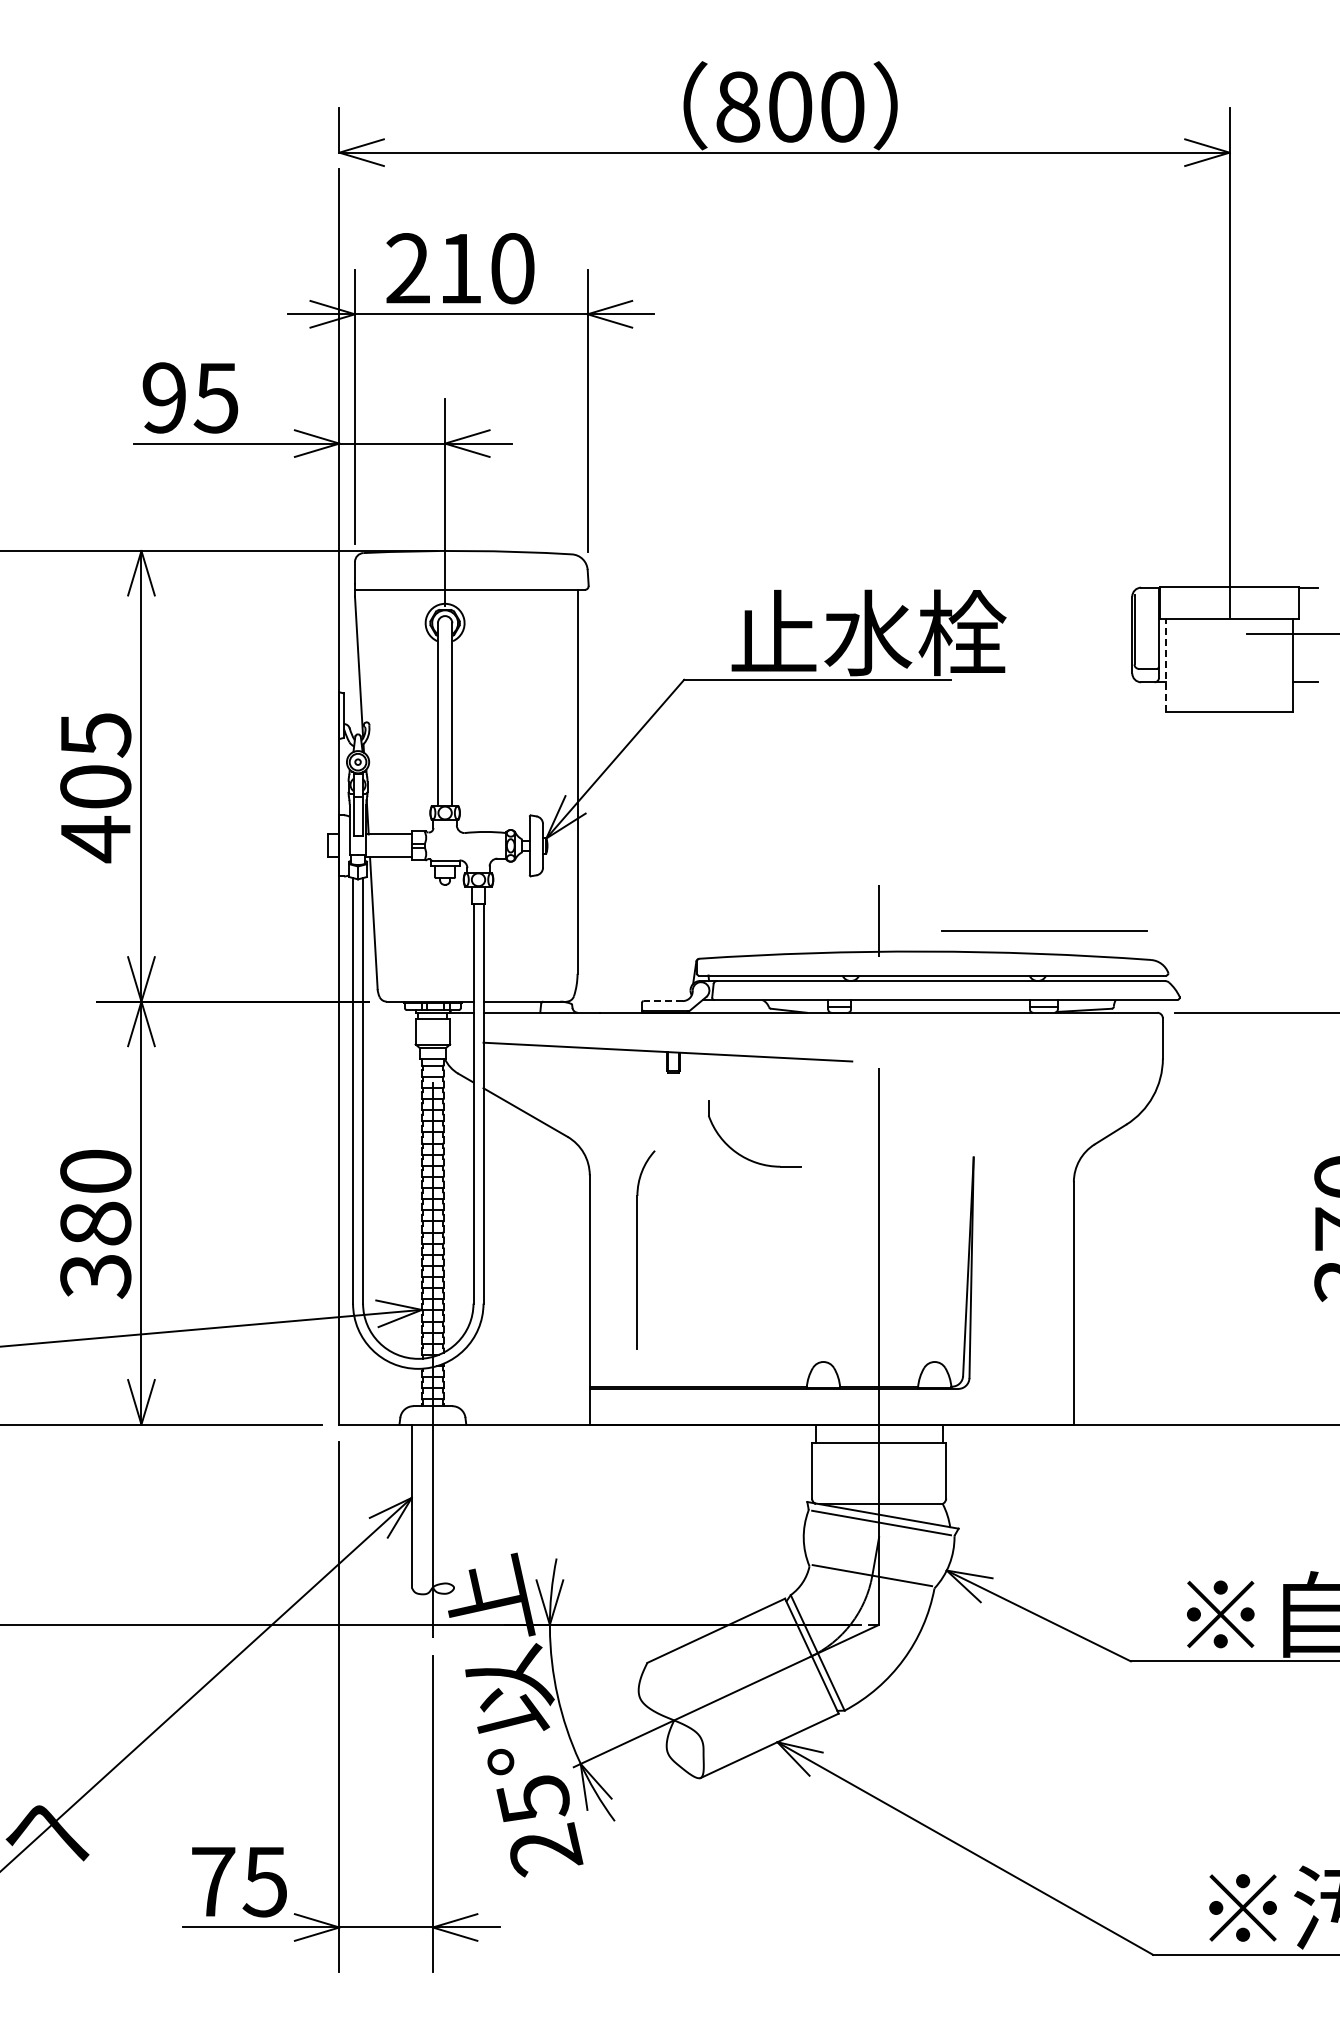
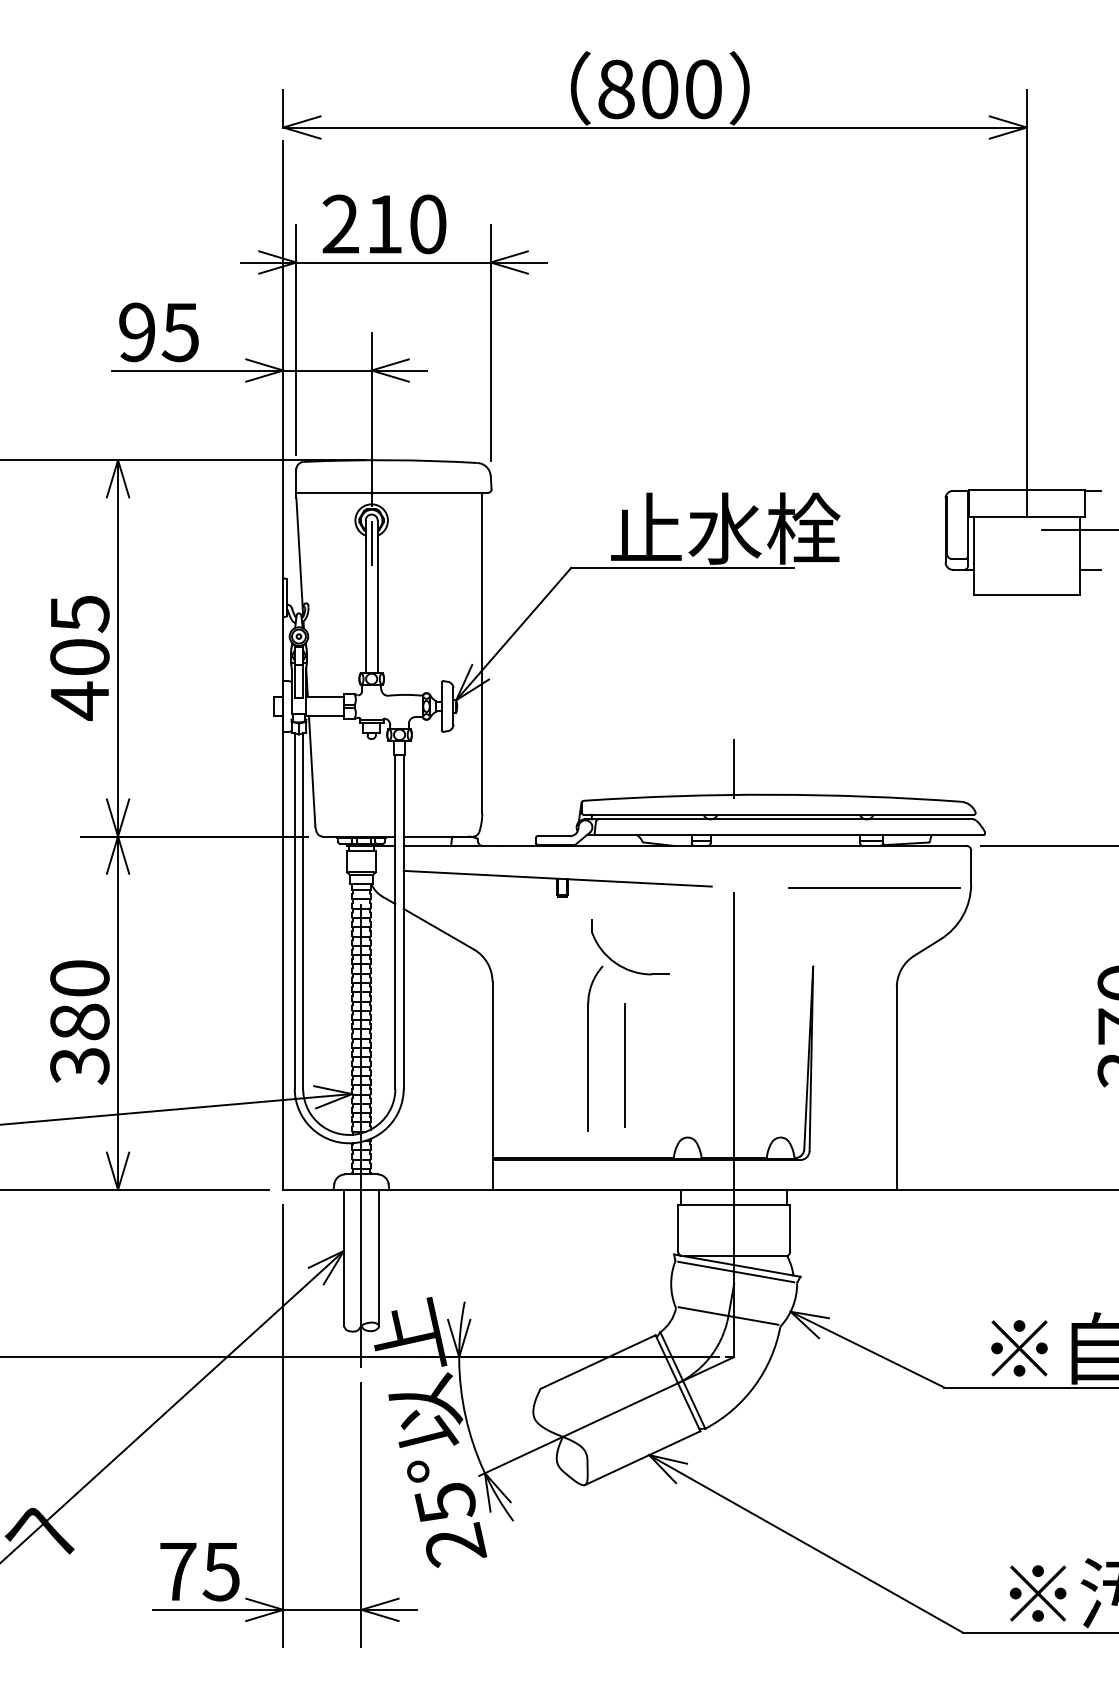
line: (445, 650) -> (371, 543), added
line: (1166, 665) -> (974, 555), dashed -> solid
line: (1044, 930) -> (874, 887), moved
line: (662, 1001) -> (553, 836), dashed -> solid
part: (637, 1249) -> (588, 1048), moved
line: (748, 1275) -> (625, 1065), added
line: (454, 1505) -> (379, 1257), added

